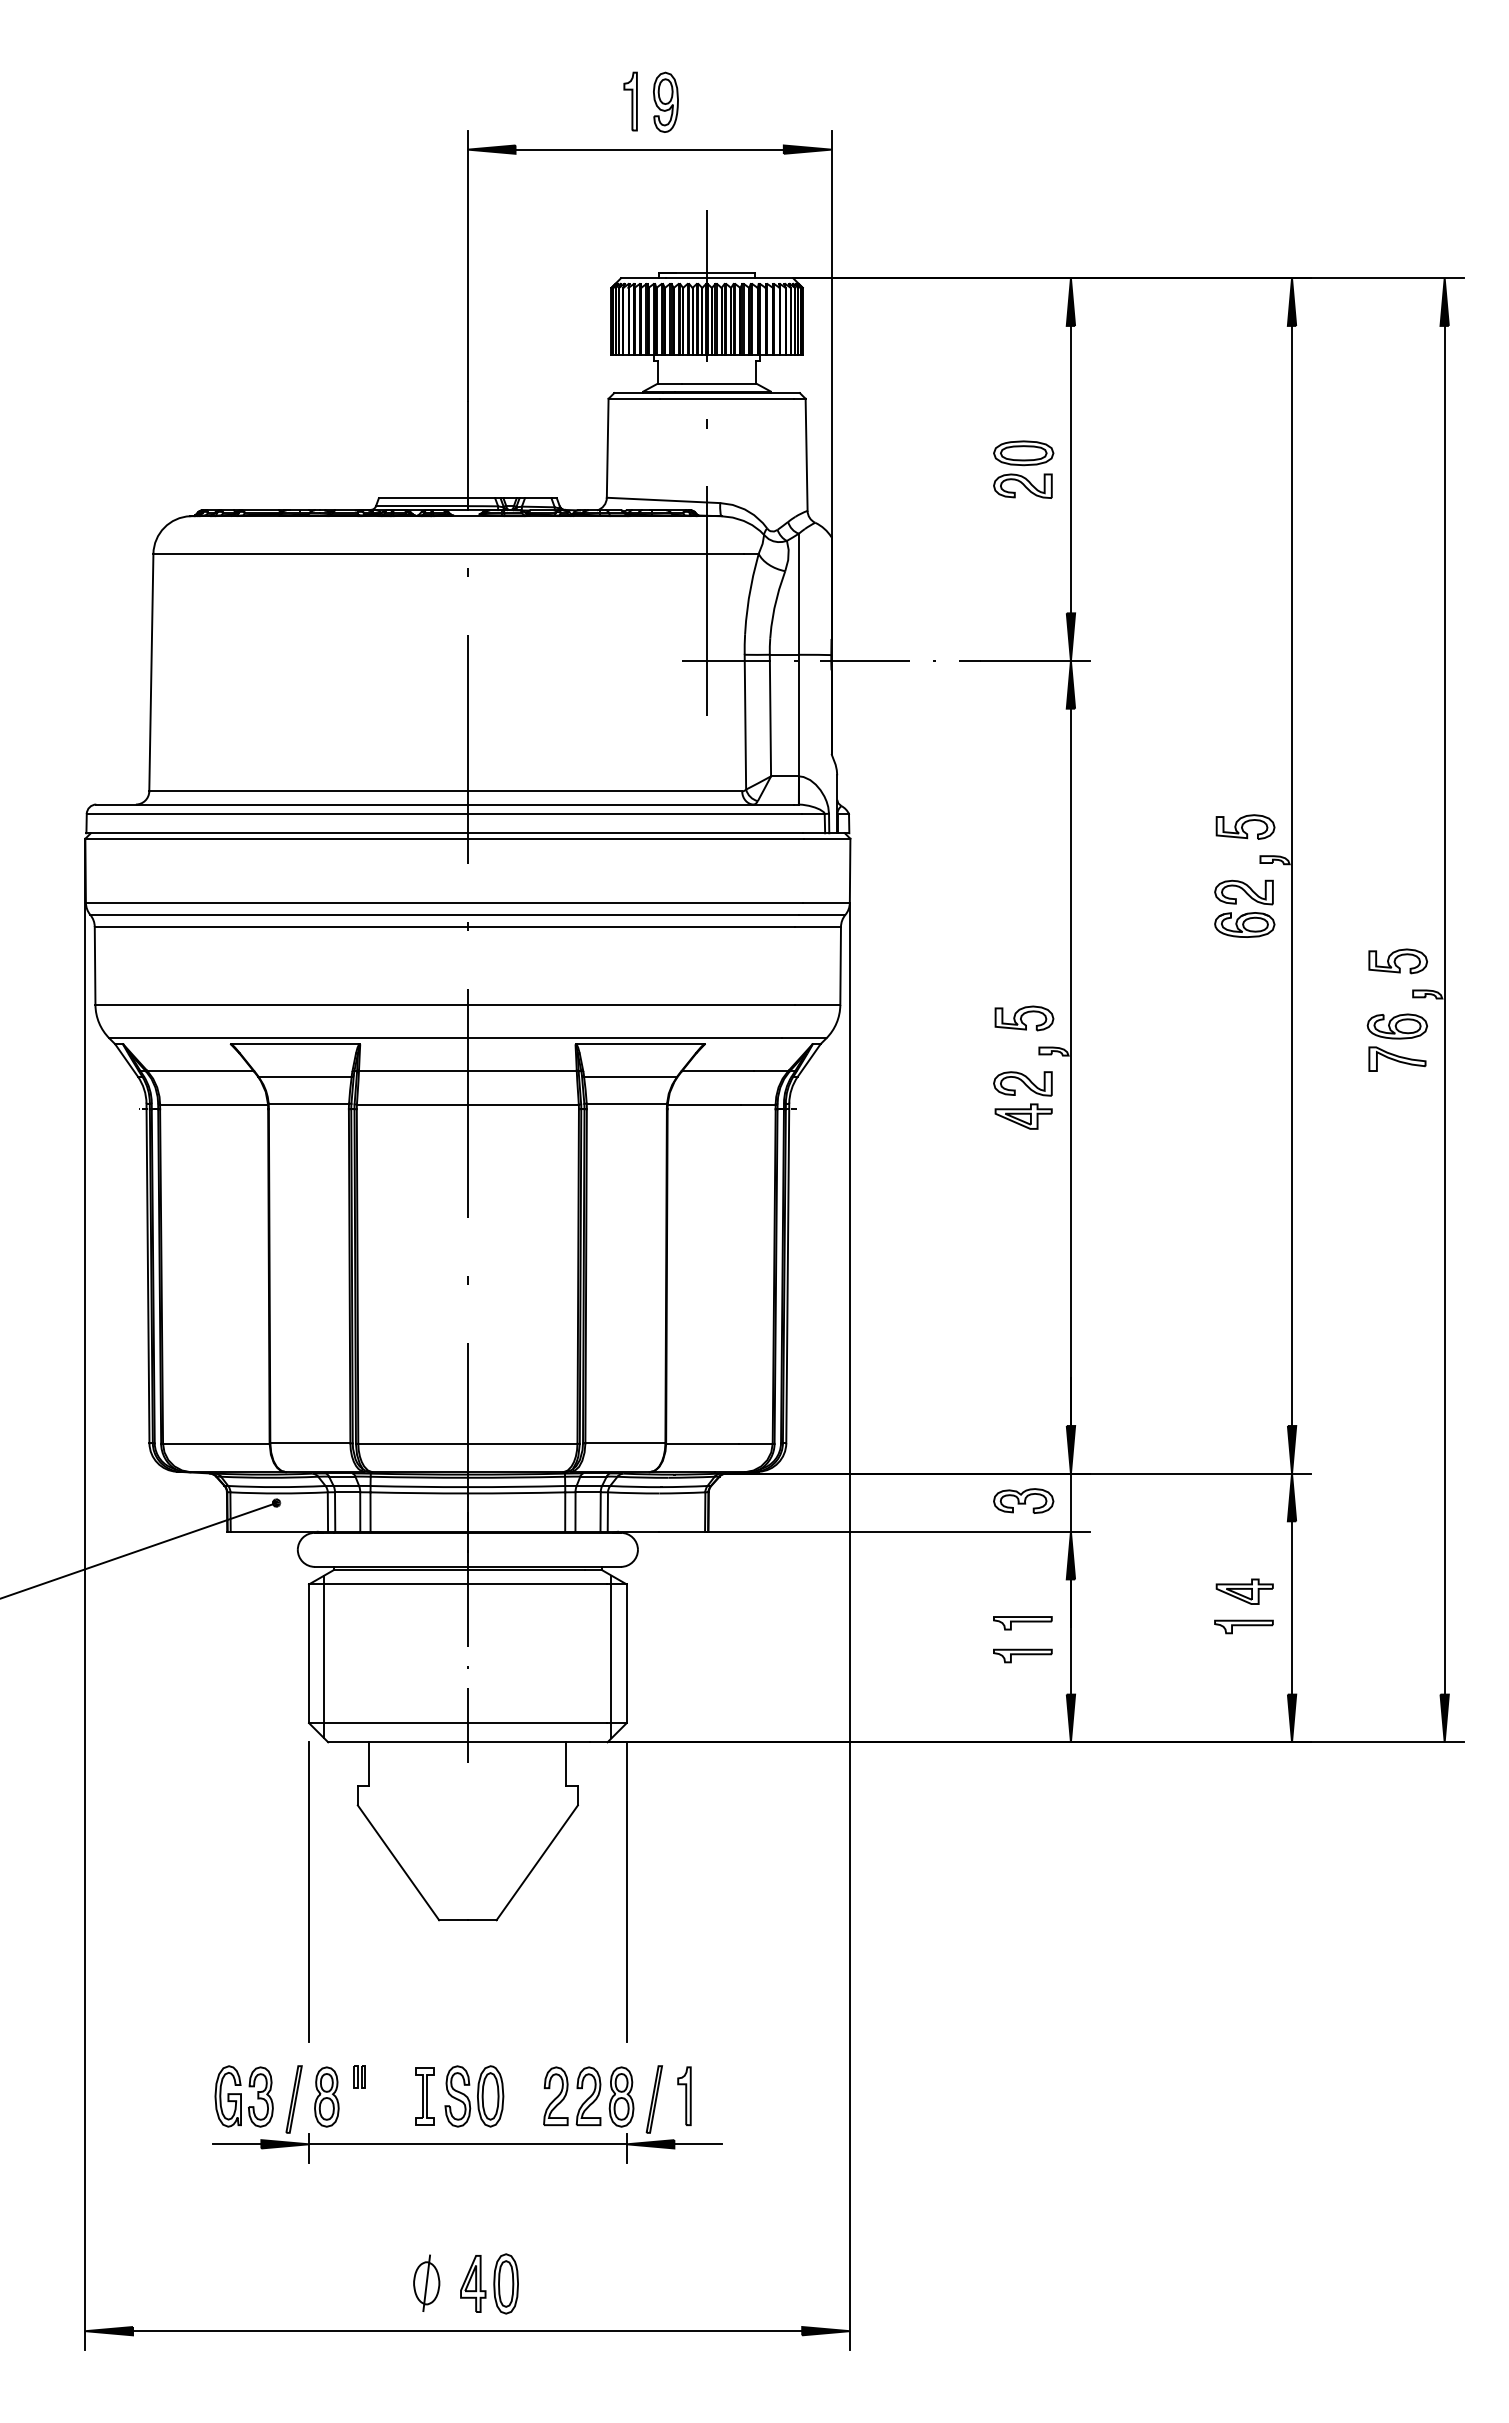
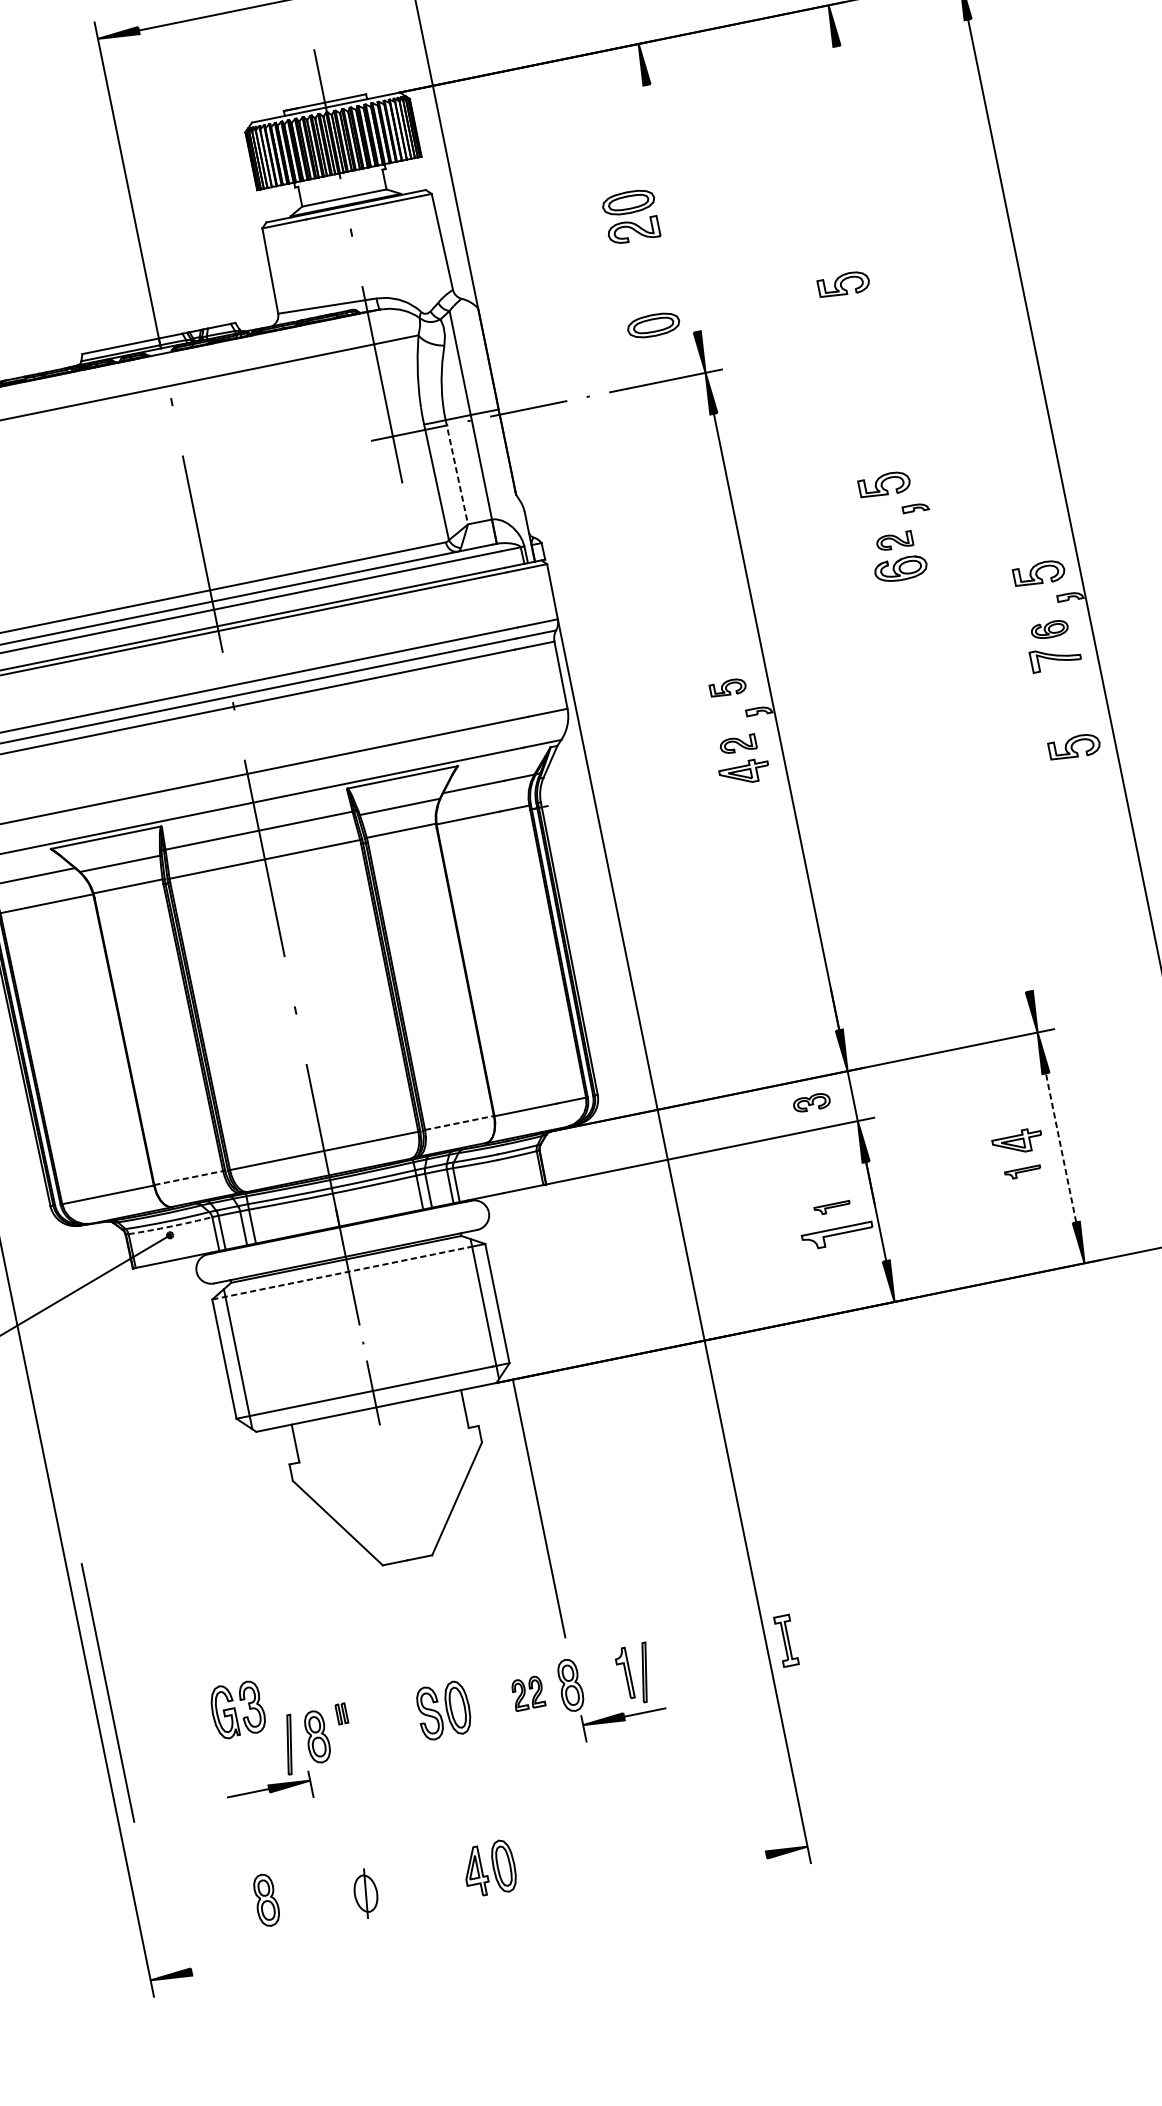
line: (1070, 469) -> (671, 208), removed
part: (1245, 593) -> (843, 284), added
part: (1023, 596) -> (653, 325), added
line: (770, 715) -> (456, 472), solid -> dashed
line: (1292, 875) -> (933, 518), removed
part: (1243, 892) -> (894, 541), size x0.7
part: (1024, 1018) -> (728, 688), size x0.7
part: (1396, 1026) -> (1049, 630), size x0.7
part: (1022, 1083) -> (737, 744), size x0.7
part: (1398, 1163) -> (1074, 747), added
line: (310, 1443) -> (188, 1178), solid -> dashed
line: (625, 1443) -> (459, 1123), solid -> dashed
arc: (279, 1493) -> (171, 1226), solid -> dashed
part: (1023, 1500) -> (811, 1102), size x0.7
line: (458, 1584) -> (340, 1273), solid -> dashed
line: (1292, 1607) -> (1061, 1147), solid -> dashed
part: (1022, 1623) -> (832, 1208), size x0.7
part: (1243, 1626) -> (1022, 1172), size x0.7
part: (1022, 1655) -> (837, 1235), size x1.4
line: (308, 1891) -> (107, 1692), moved
part: (243, 2096) -> (237, 1709), moved
part: (424, 2096) -> (786, 1641), moved
part: (572, 2096) -> (528, 1693), size x0.6
part: (653, 2099) -> (643, 1672), moved
line: (467, 2144) -> (446, 1753), removed
part: (232, 2267) -> (265, 1899), added
part: (426, 2282) -> (365, 1893), moved
line: (467, 2331) -> (479, 1913), removed

